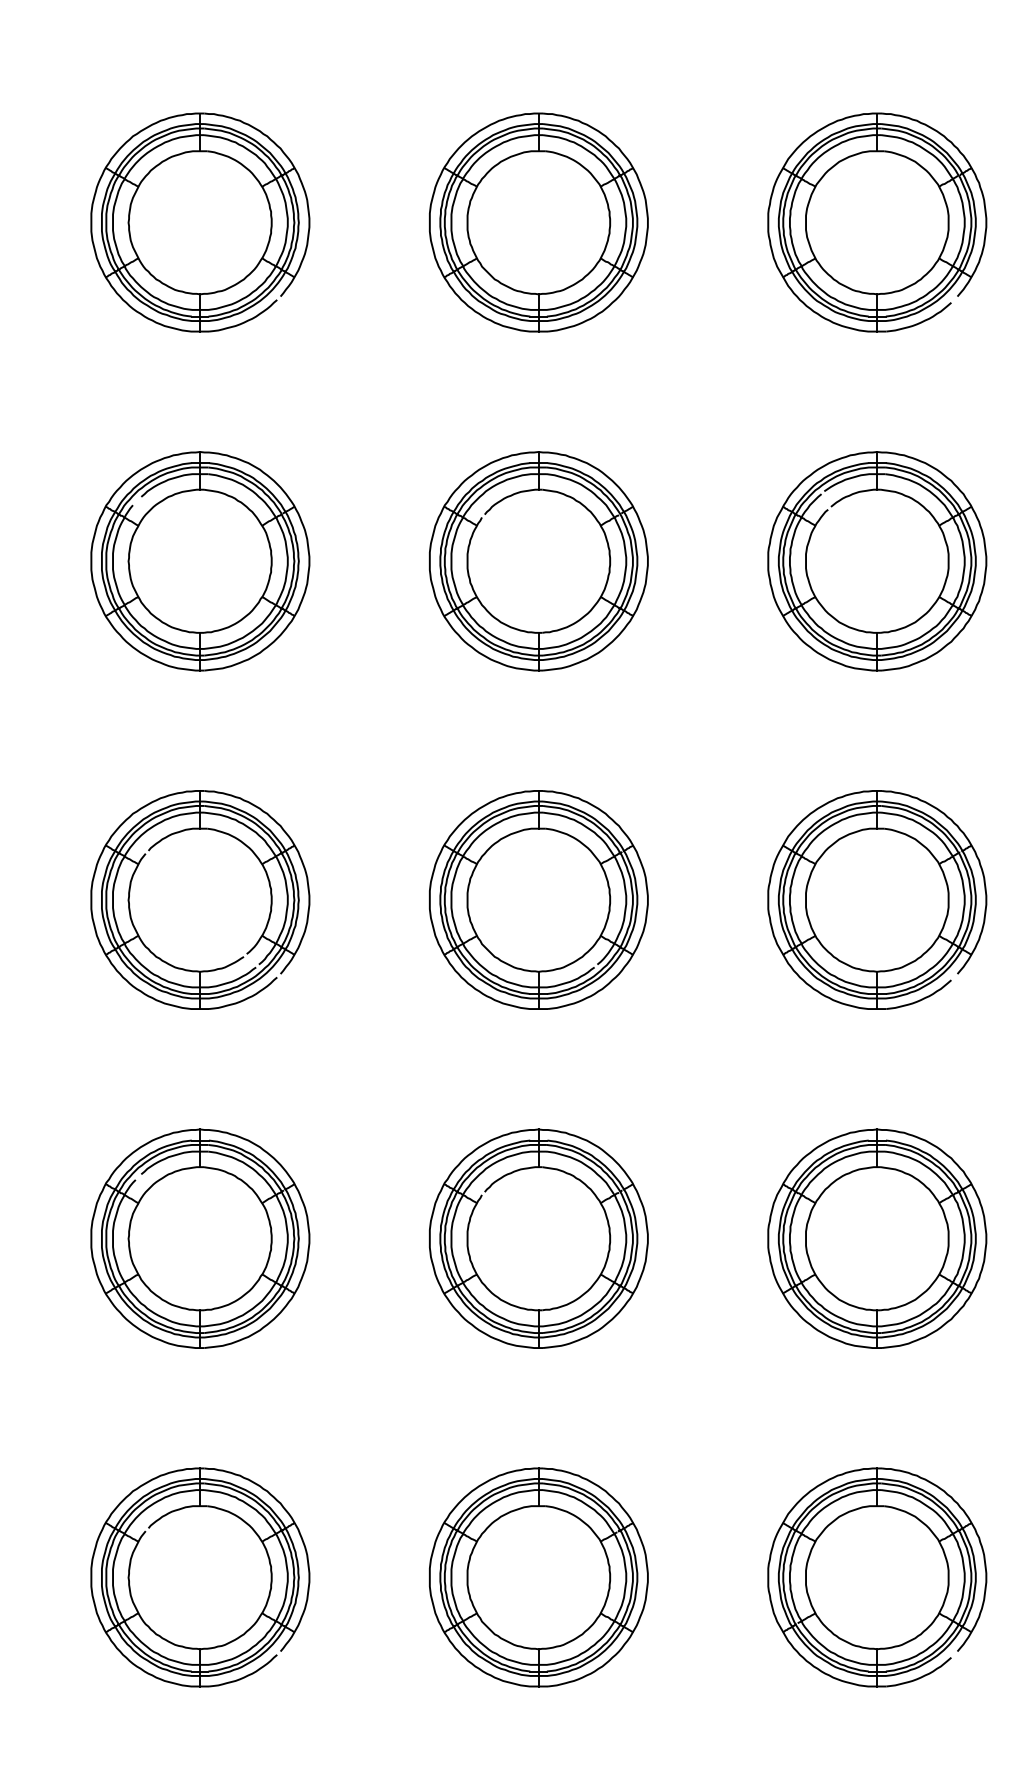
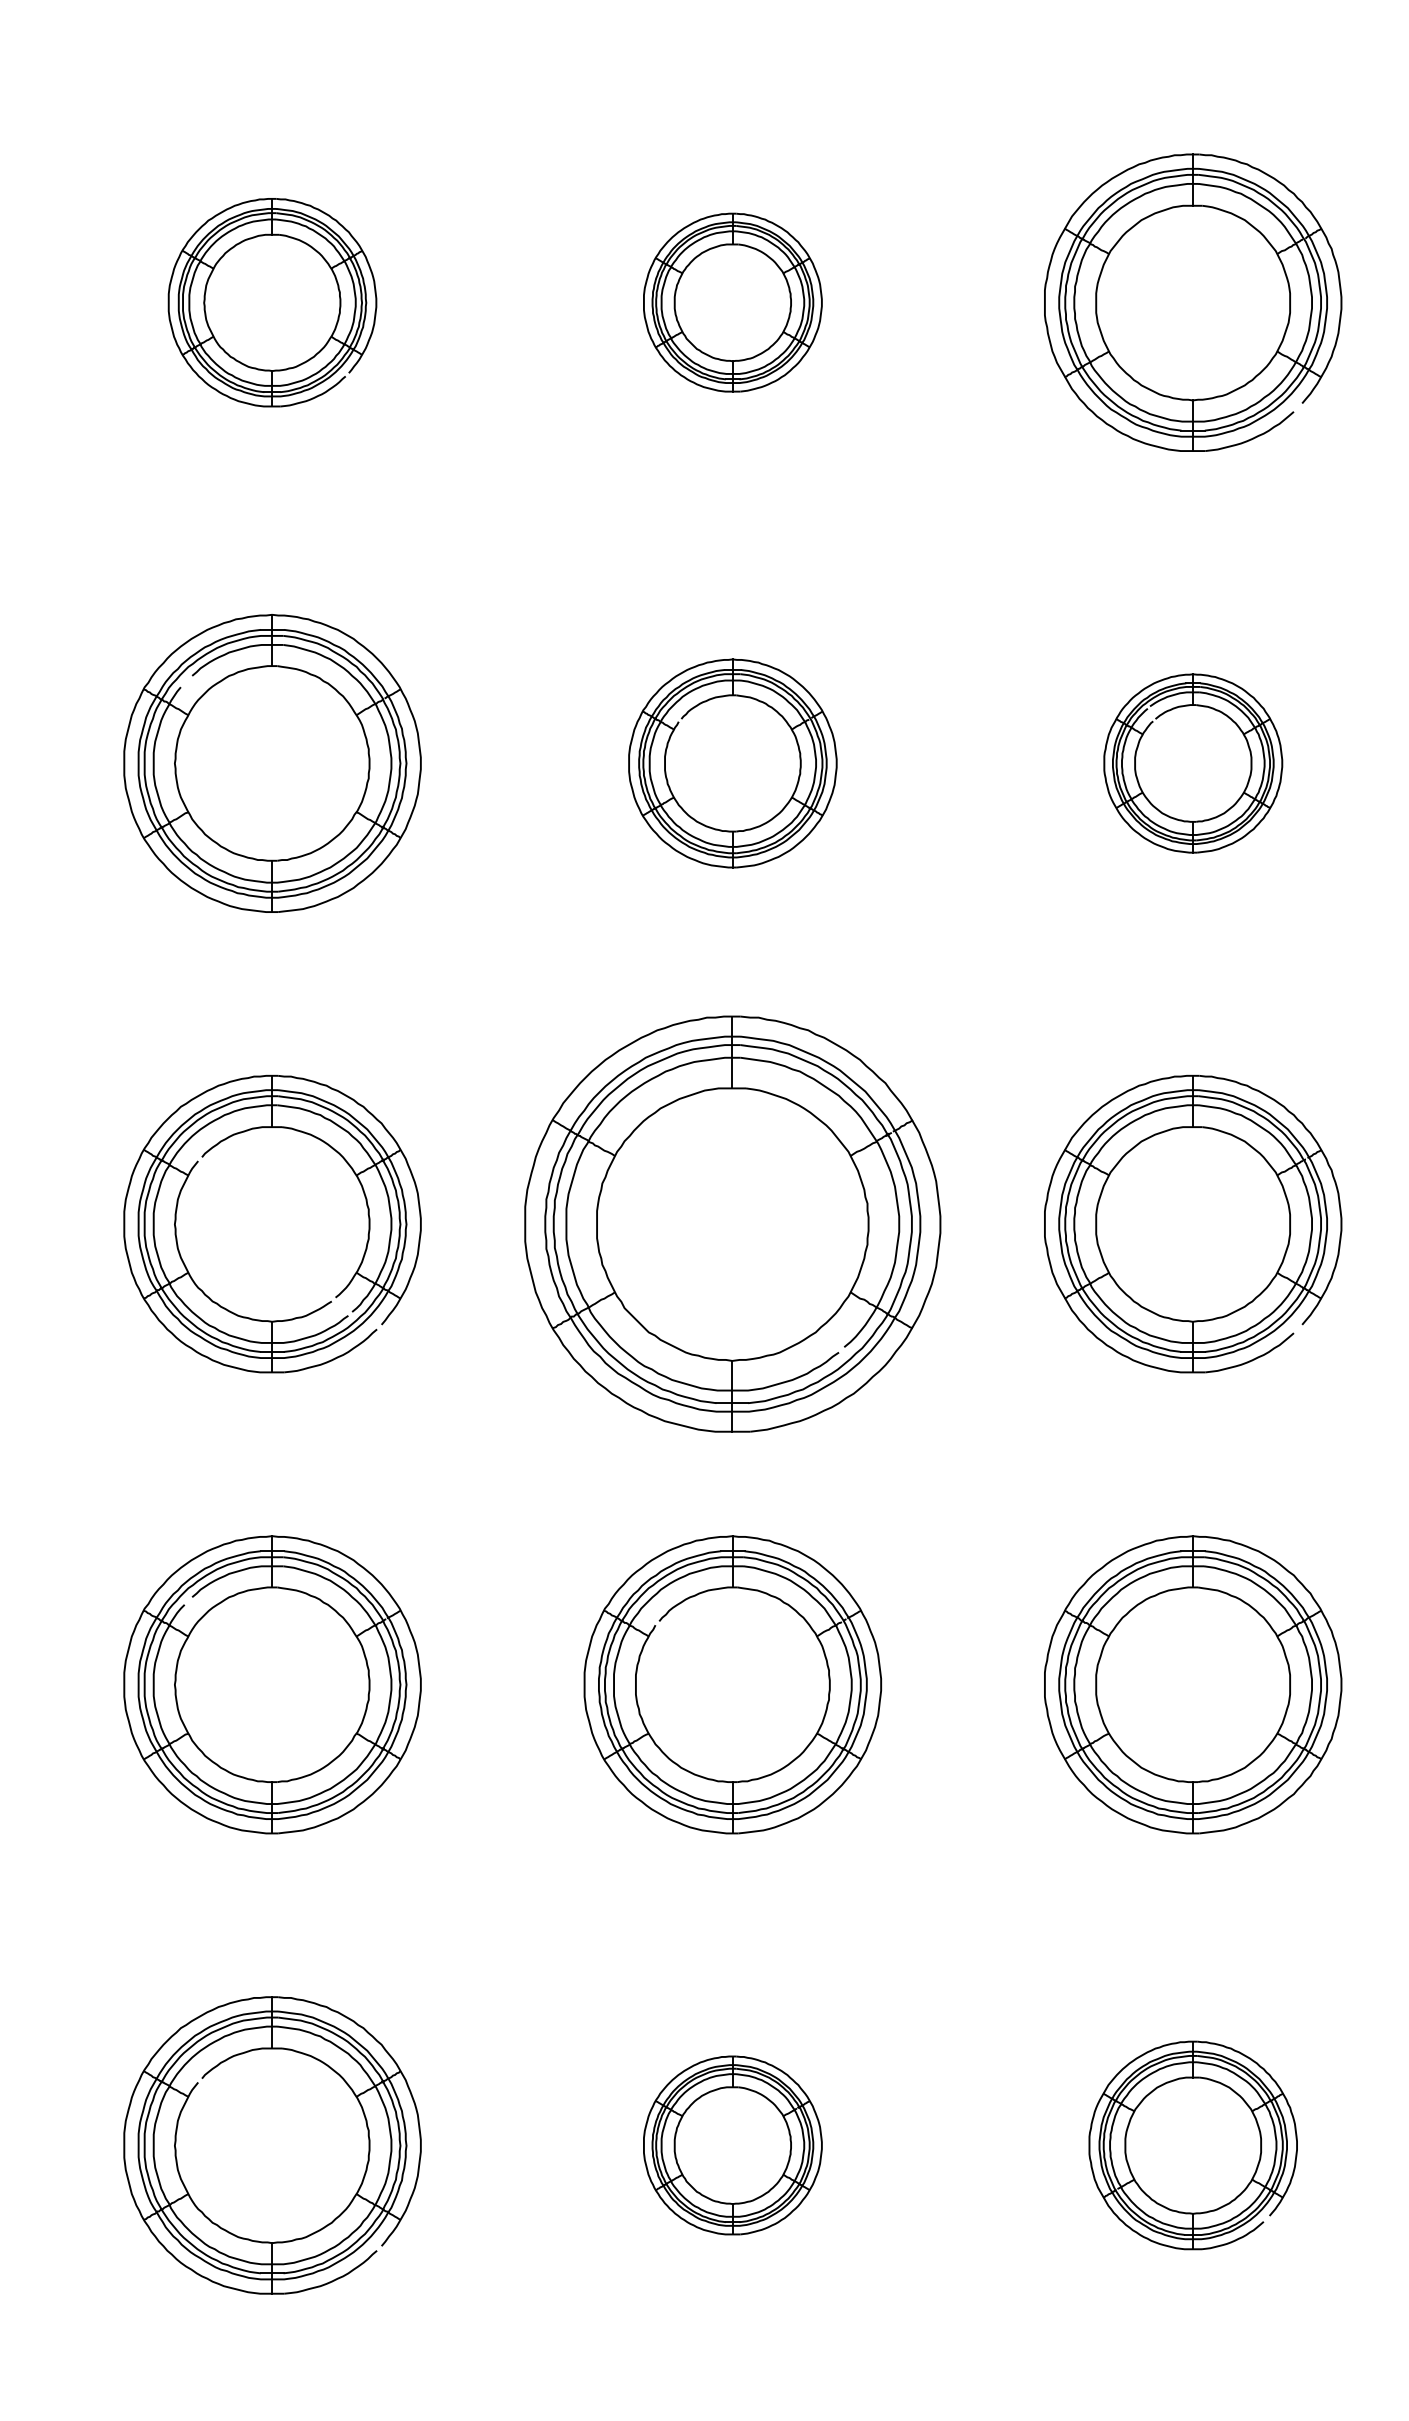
part: (200, 222) -> (272, 302), size x0.7
part: (538, 222) -> (732, 302), size x0.6
part: (538, 561) -> (732, 763), size x0.7
part: (877, 561) -> (1193, 763), size x0.6
part: (538, 899) -> (732, 1223), size x1.4
part: (538, 1577) -> (732, 2145), size x0.6
part: (877, 1577) -> (1193, 2145), size x0.7

